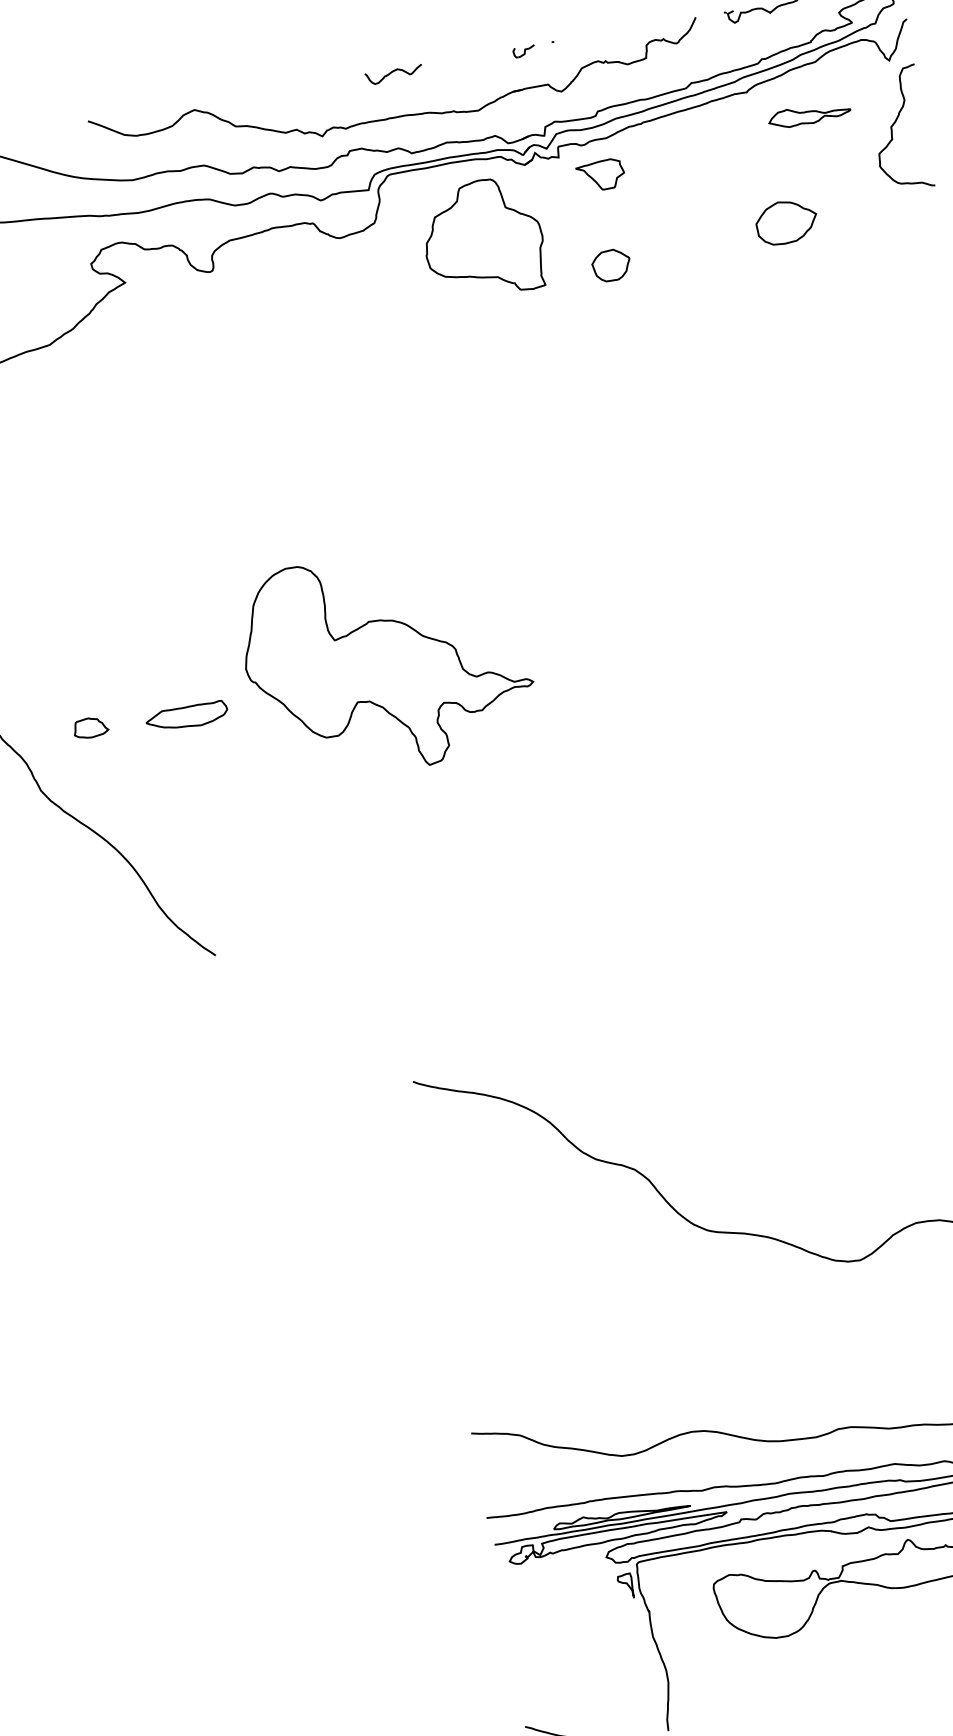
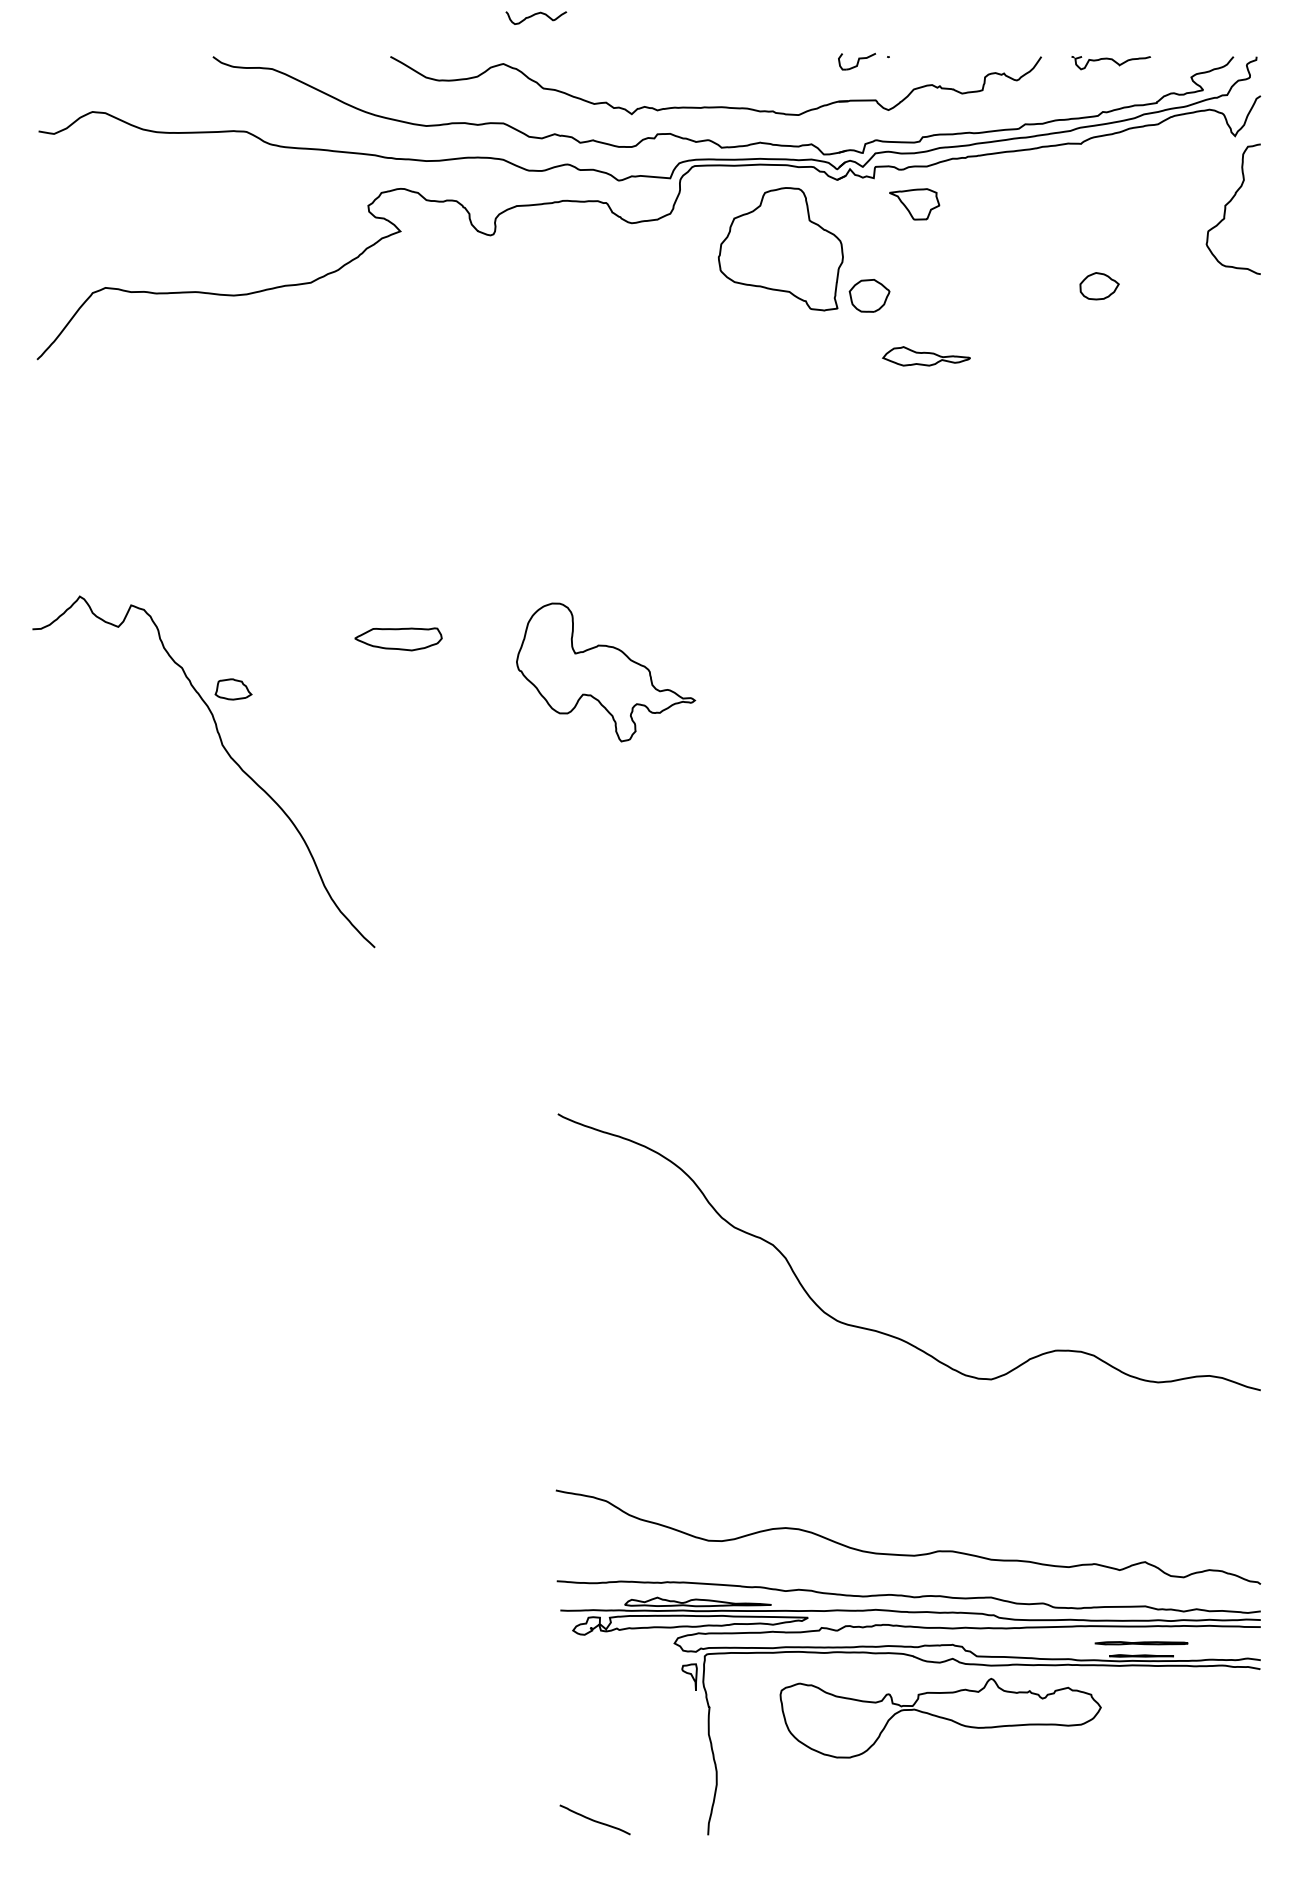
part: (523, 51) -> (856, 61), size x1.6
curve: (393, 72) -> (535, 15), moved
part: (809, 114) -> (926, 356), moved
part: (786, 222) -> (1099, 286), size x0.6
part: (611, 265) -> (869, 295), moved
part: (387, 661) -> (605, 672), size x0.6
part: (187, 717) -> (398, 639), moved
part: (90, 727) -> (233, 689), moved

